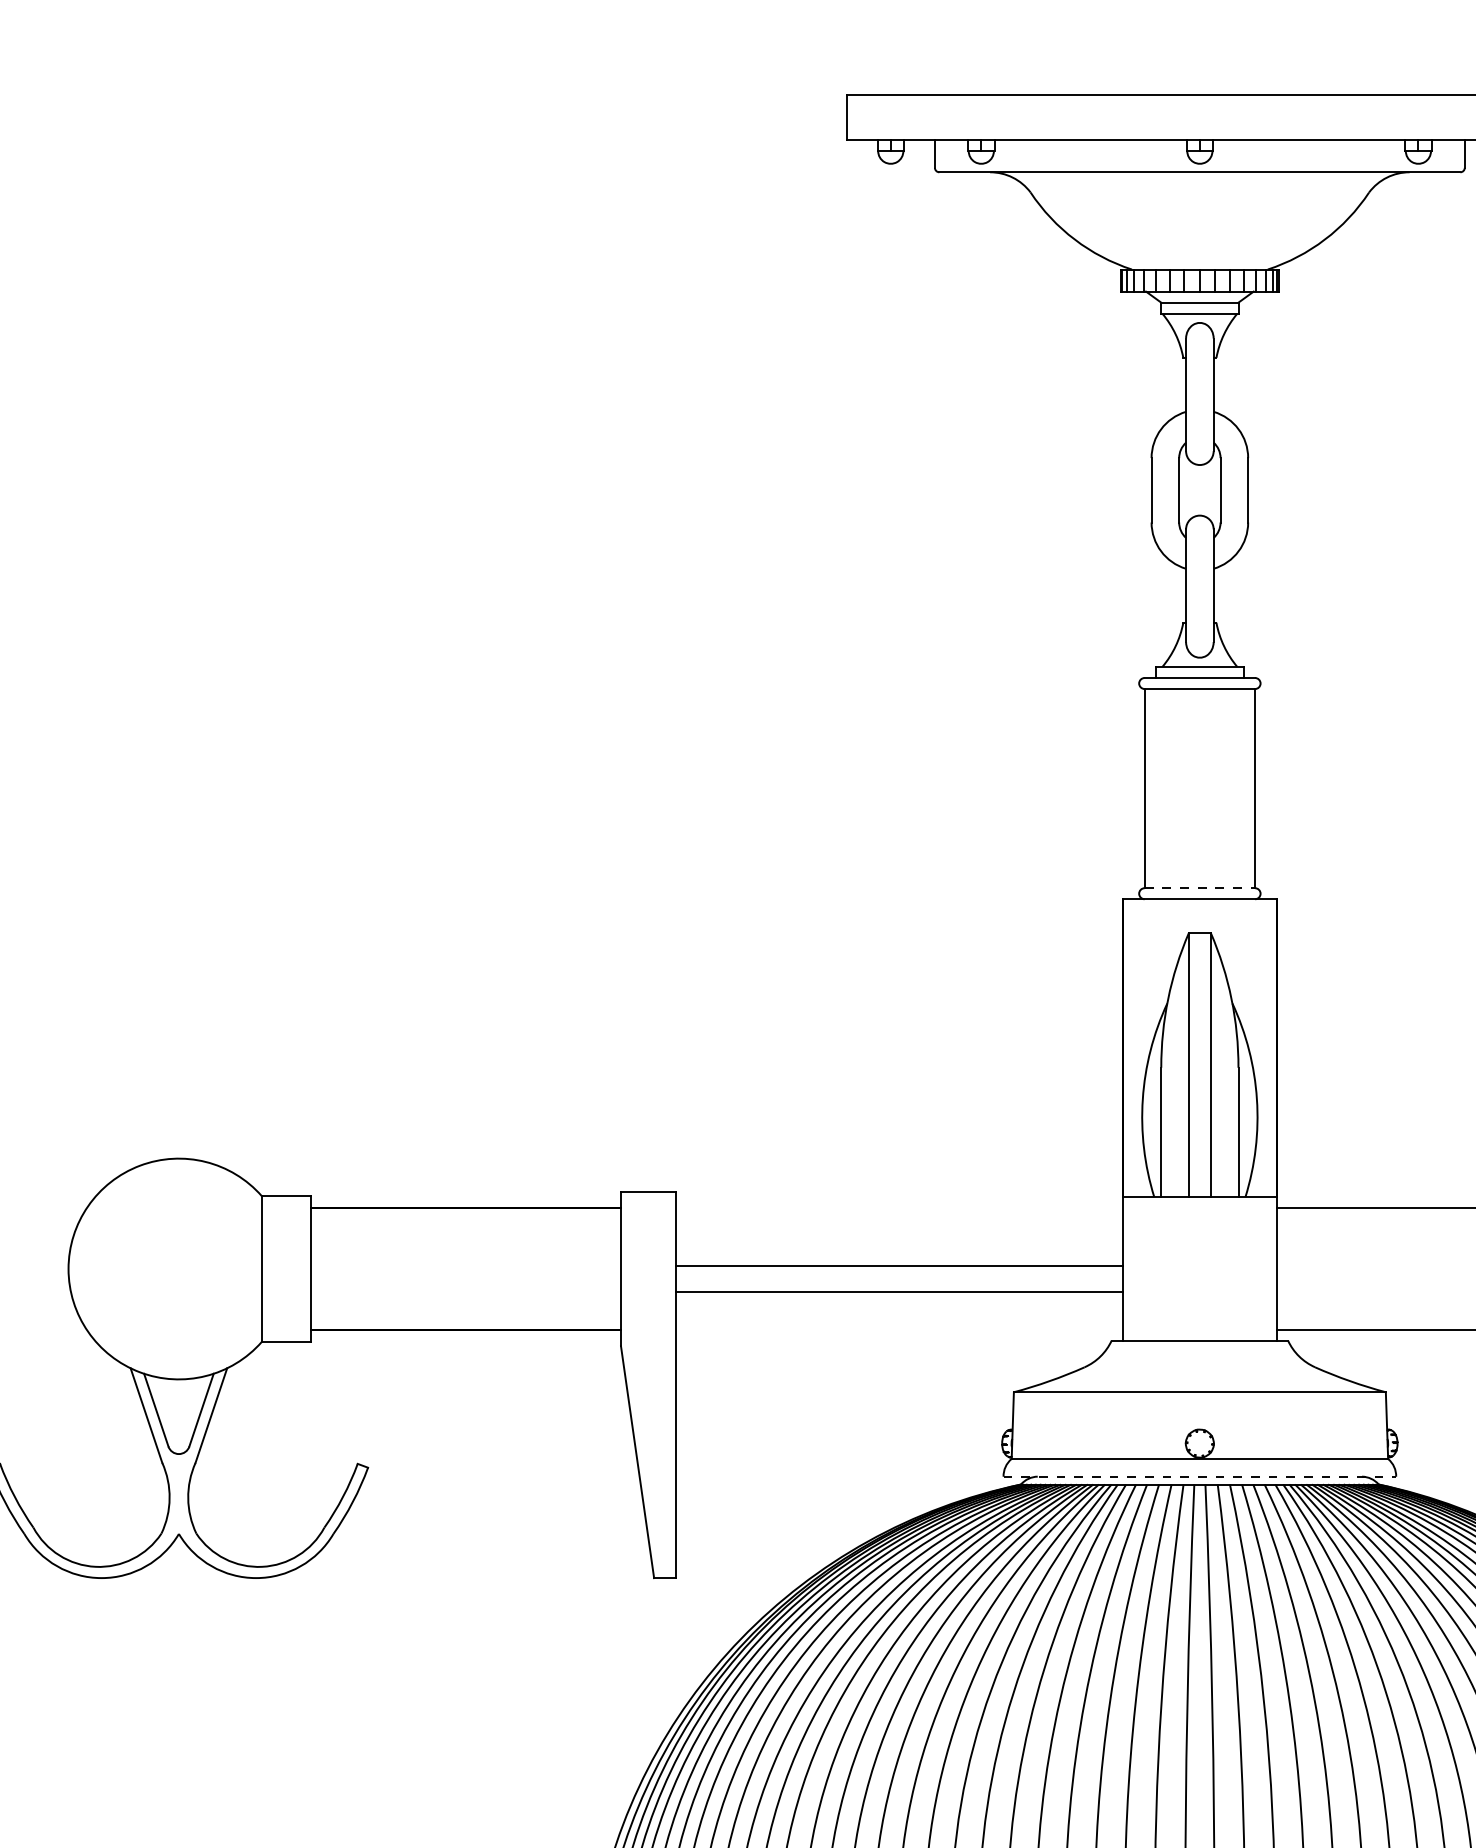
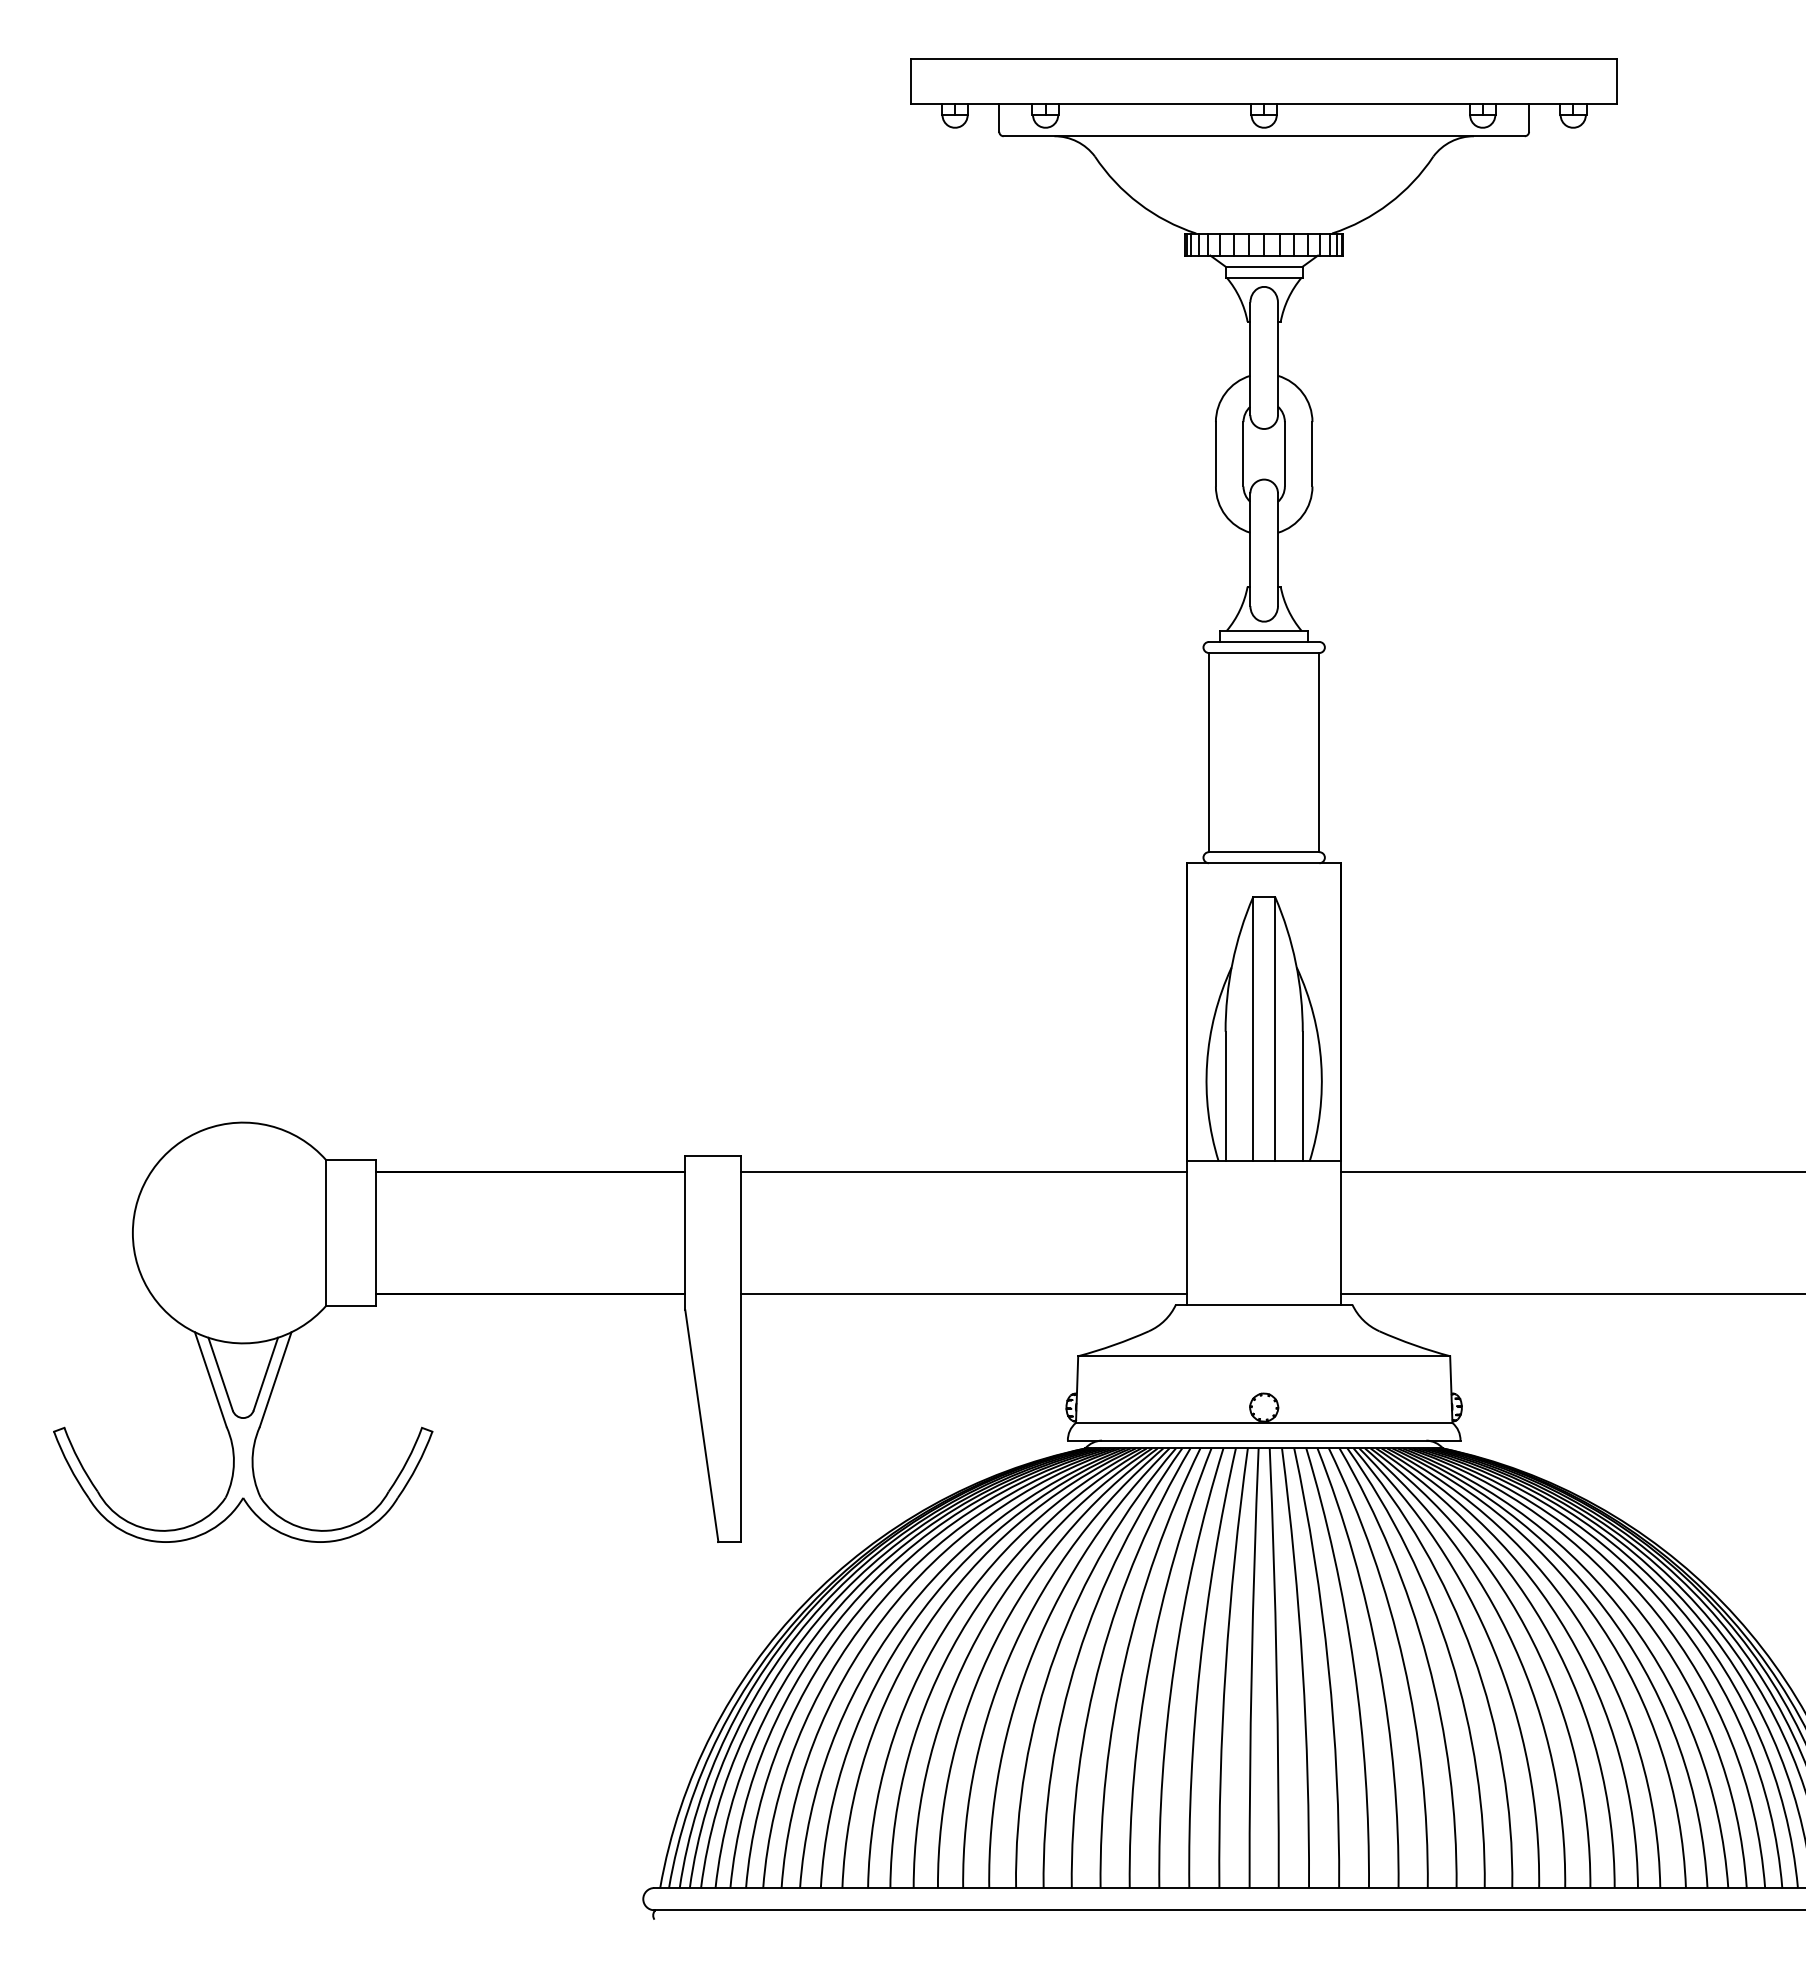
line: (1200, 888) -> (1264, 852), dashed -> solid
line: (899, 1265) -> (963, 1293), moved
line: (899, 1292) -> (963, 1172), moved
line: (1200, 1476) -> (1264, 1440), dashed -> solid

